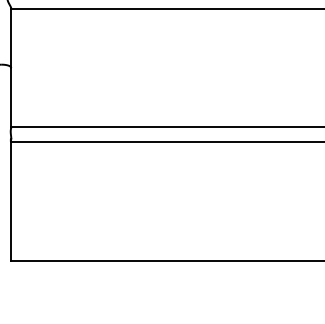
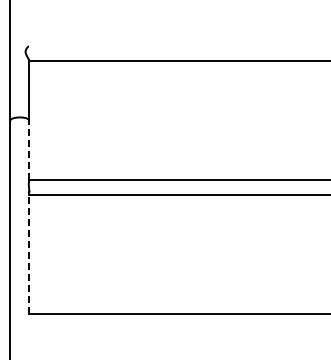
line: (11, 97) -> (29, 150), solid -> dashed
line: (11, 200) -> (29, 253), solid -> dashed

